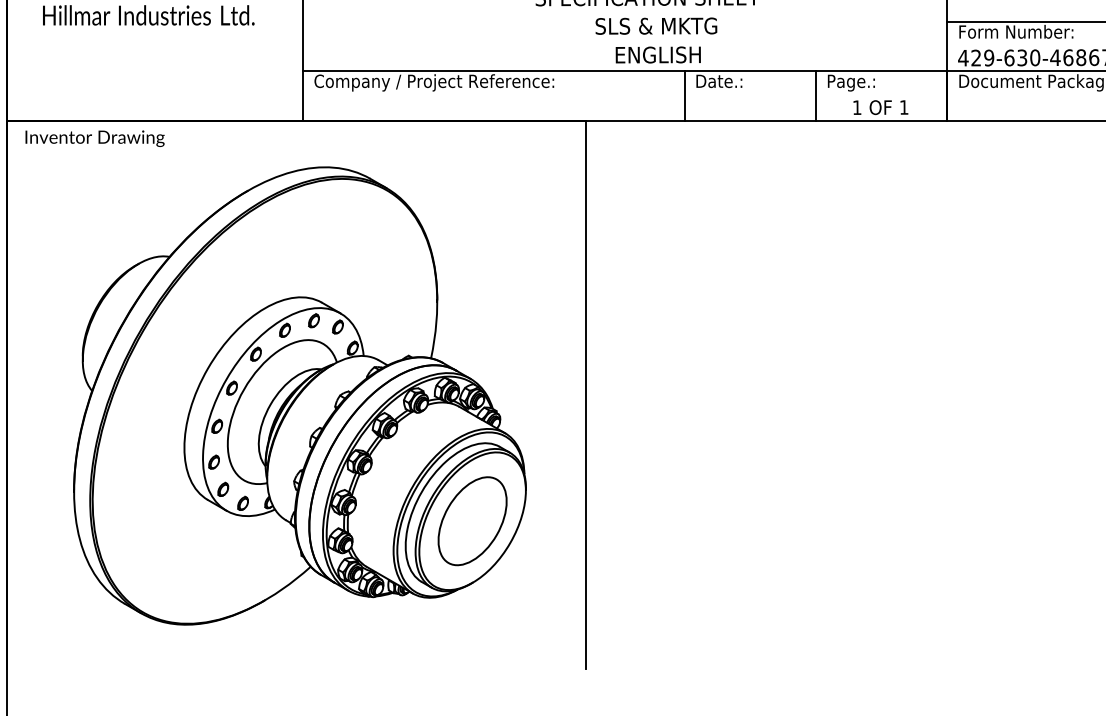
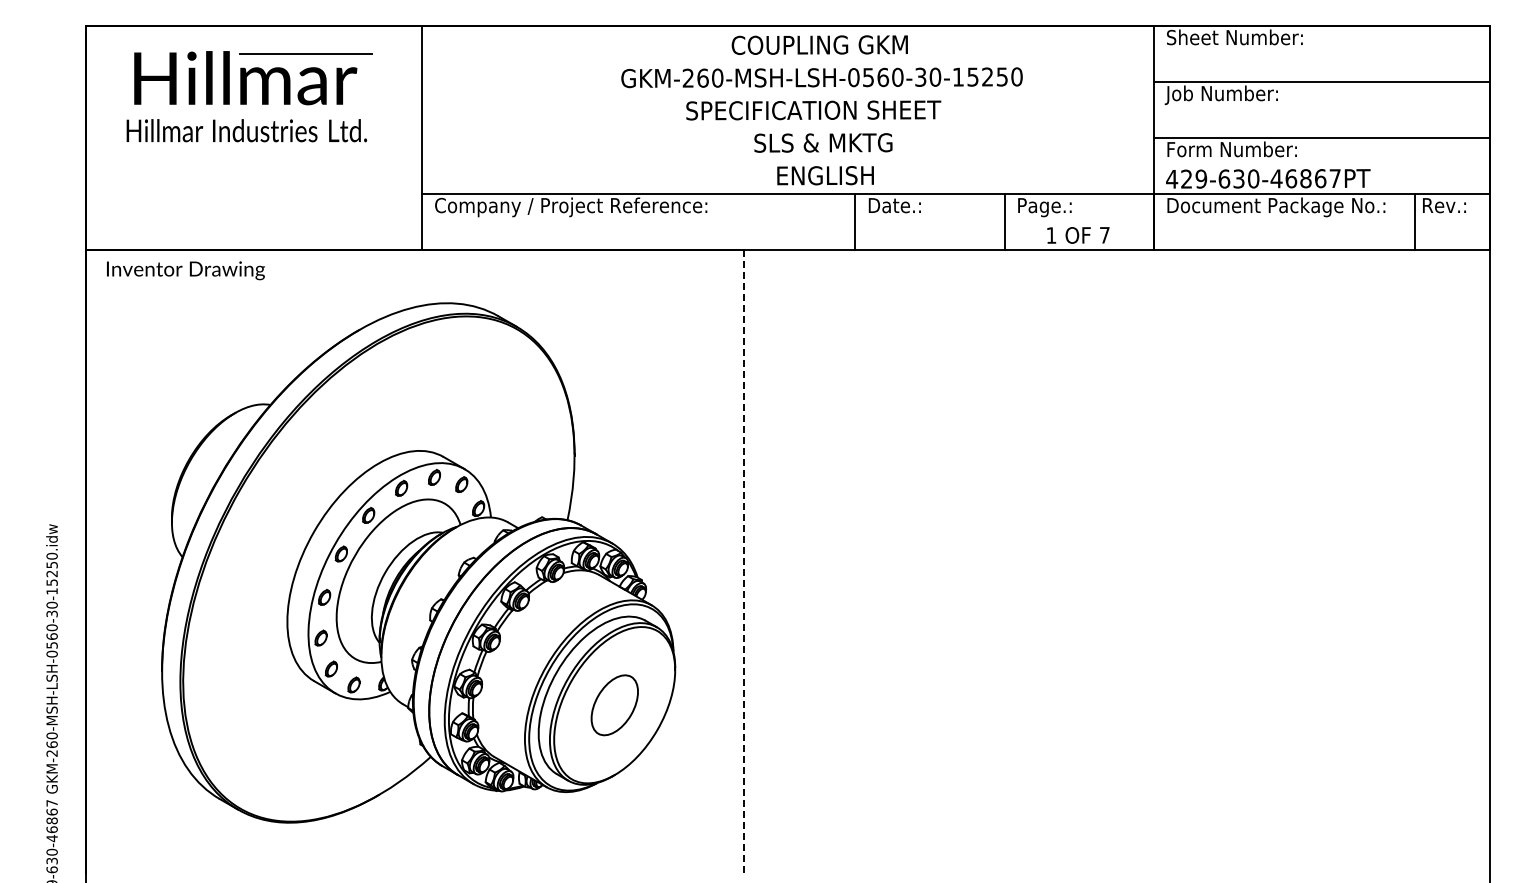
text: (903, 107) -> (1104, 235), 1 -> 7
line: (586, 394) -> (743, 561), solid -> dashed
part: (472, 521) -> (614, 705), size x0.6

